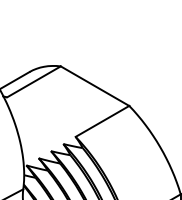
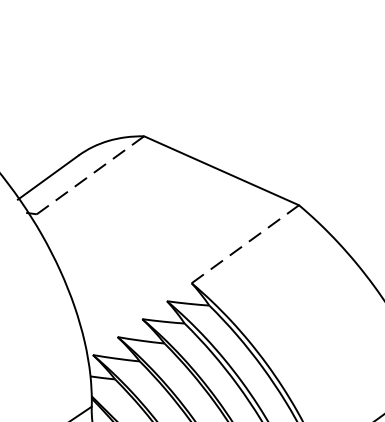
line: (33, 81) -> (89, 174), solid -> dashed
line: (102, 121) -> (245, 244), solid -> dashed

